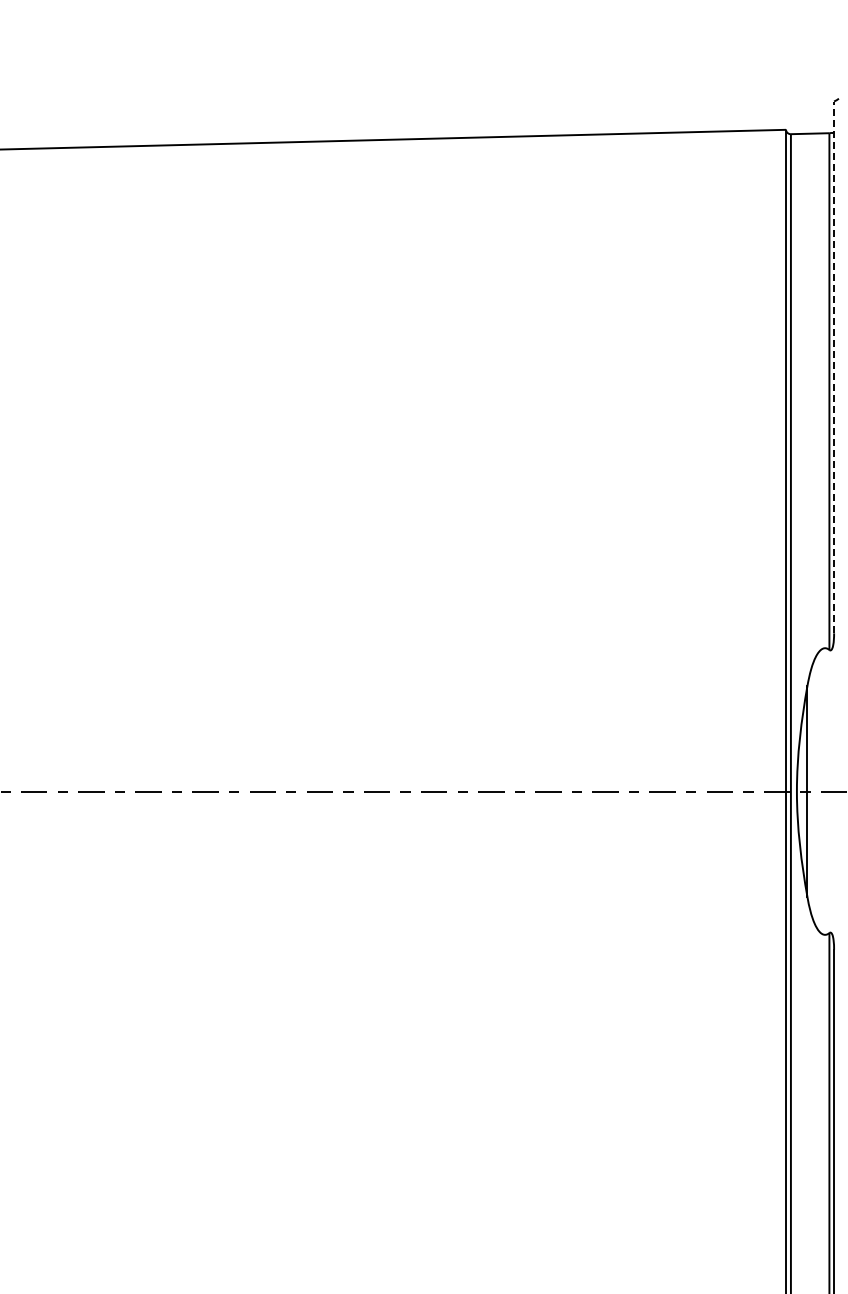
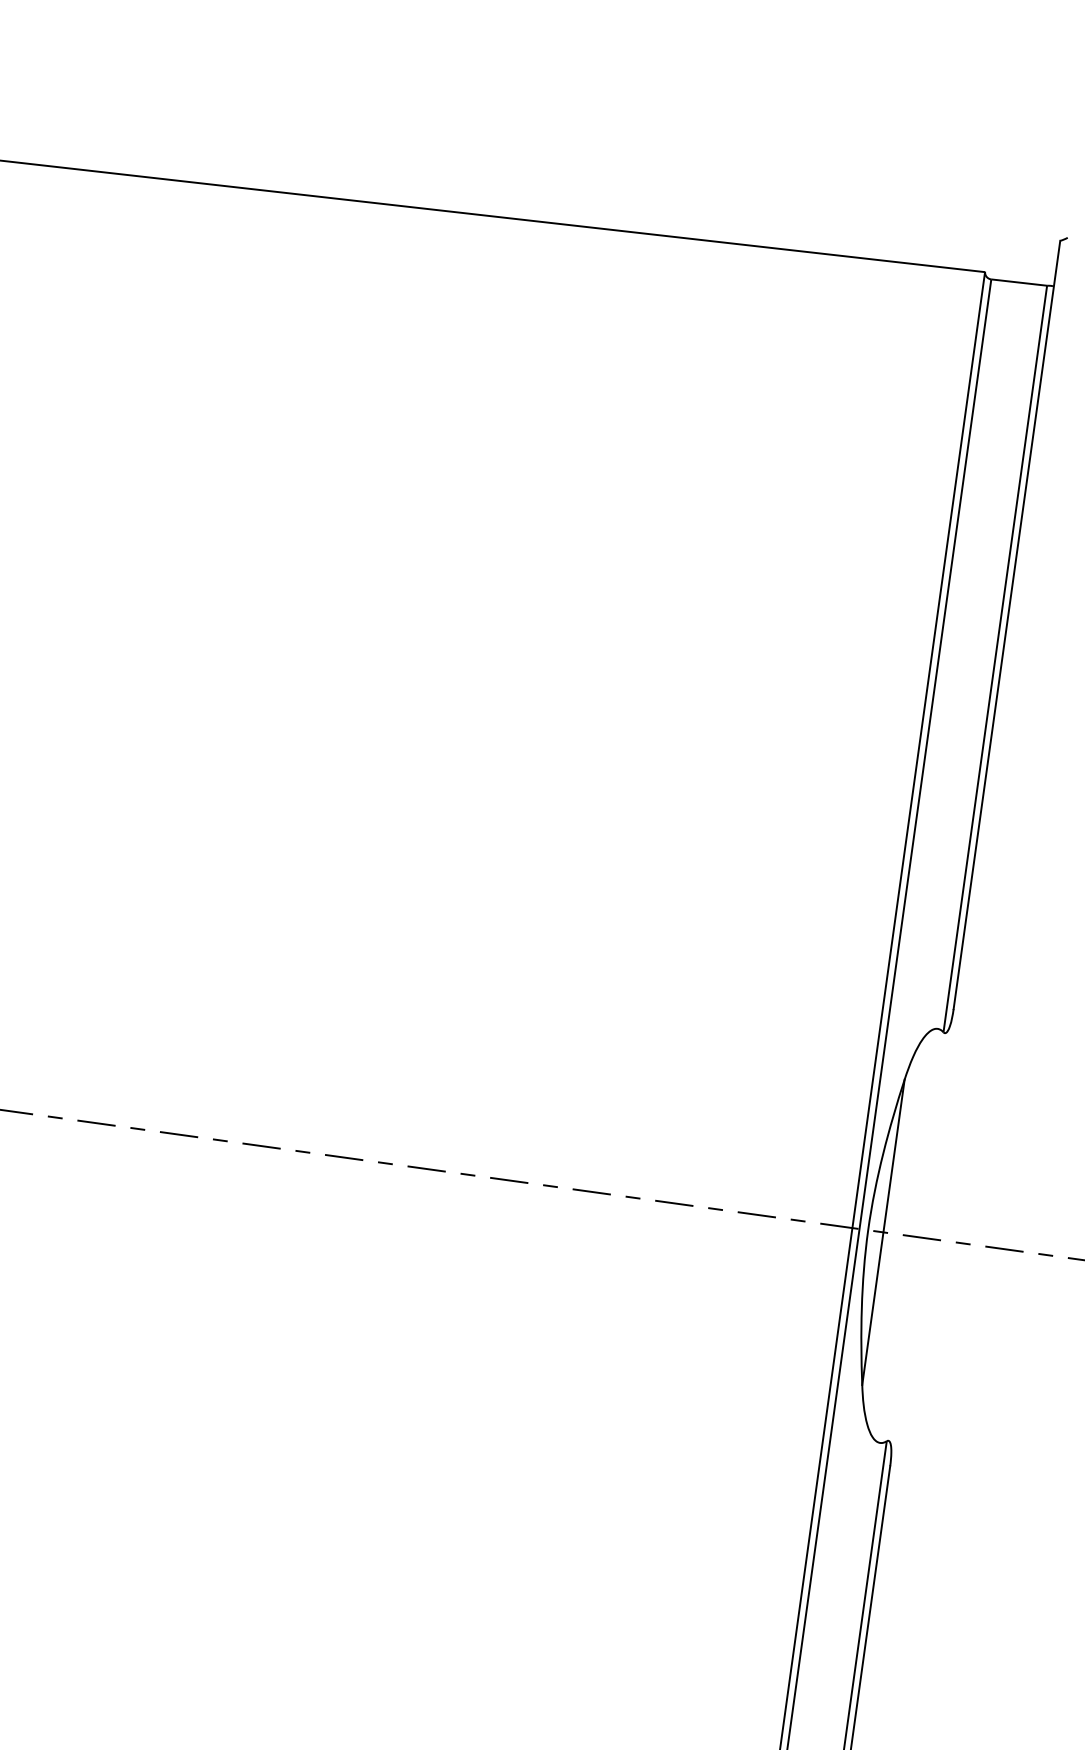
line: (834, 367) -> (1007, 625), dashed -> solid

